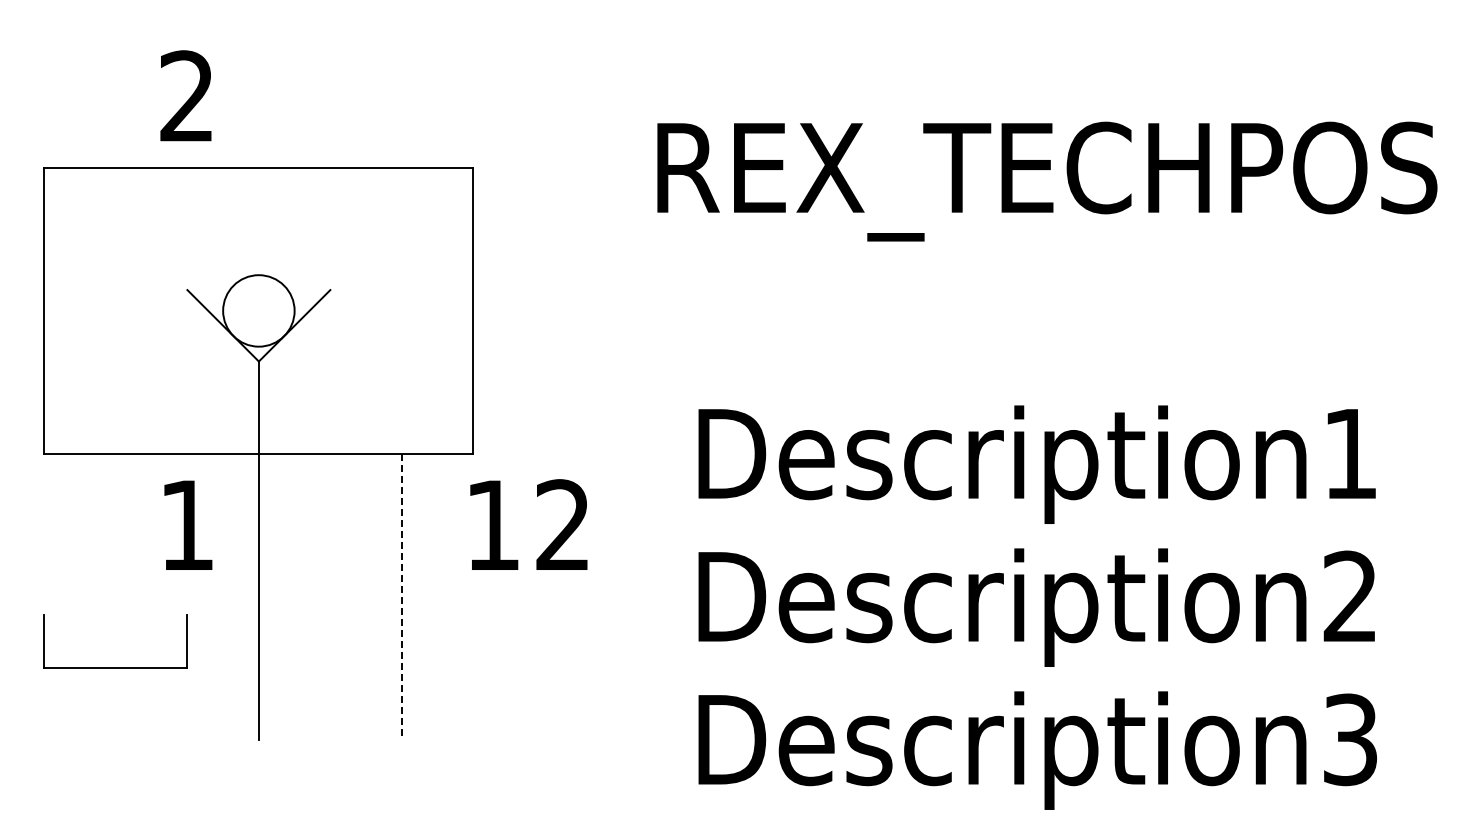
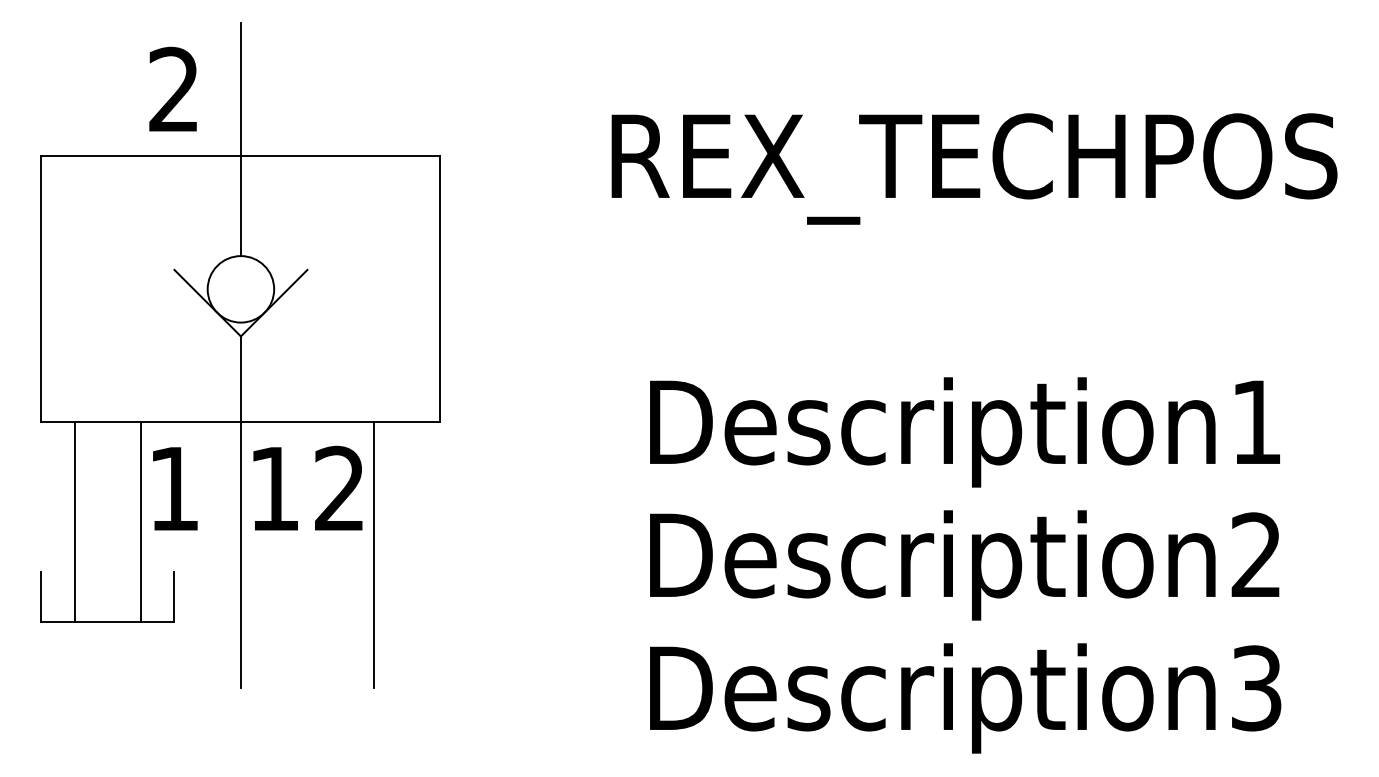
line: (258, 150) -> (240, 140), added
text: (528, 524) -> (307, 488), moved
line: (80, 560) -> (74, 521), added
line: (151, 560) -> (141, 521), added
line: (401, 596) -> (373, 555), dashed -> solid

